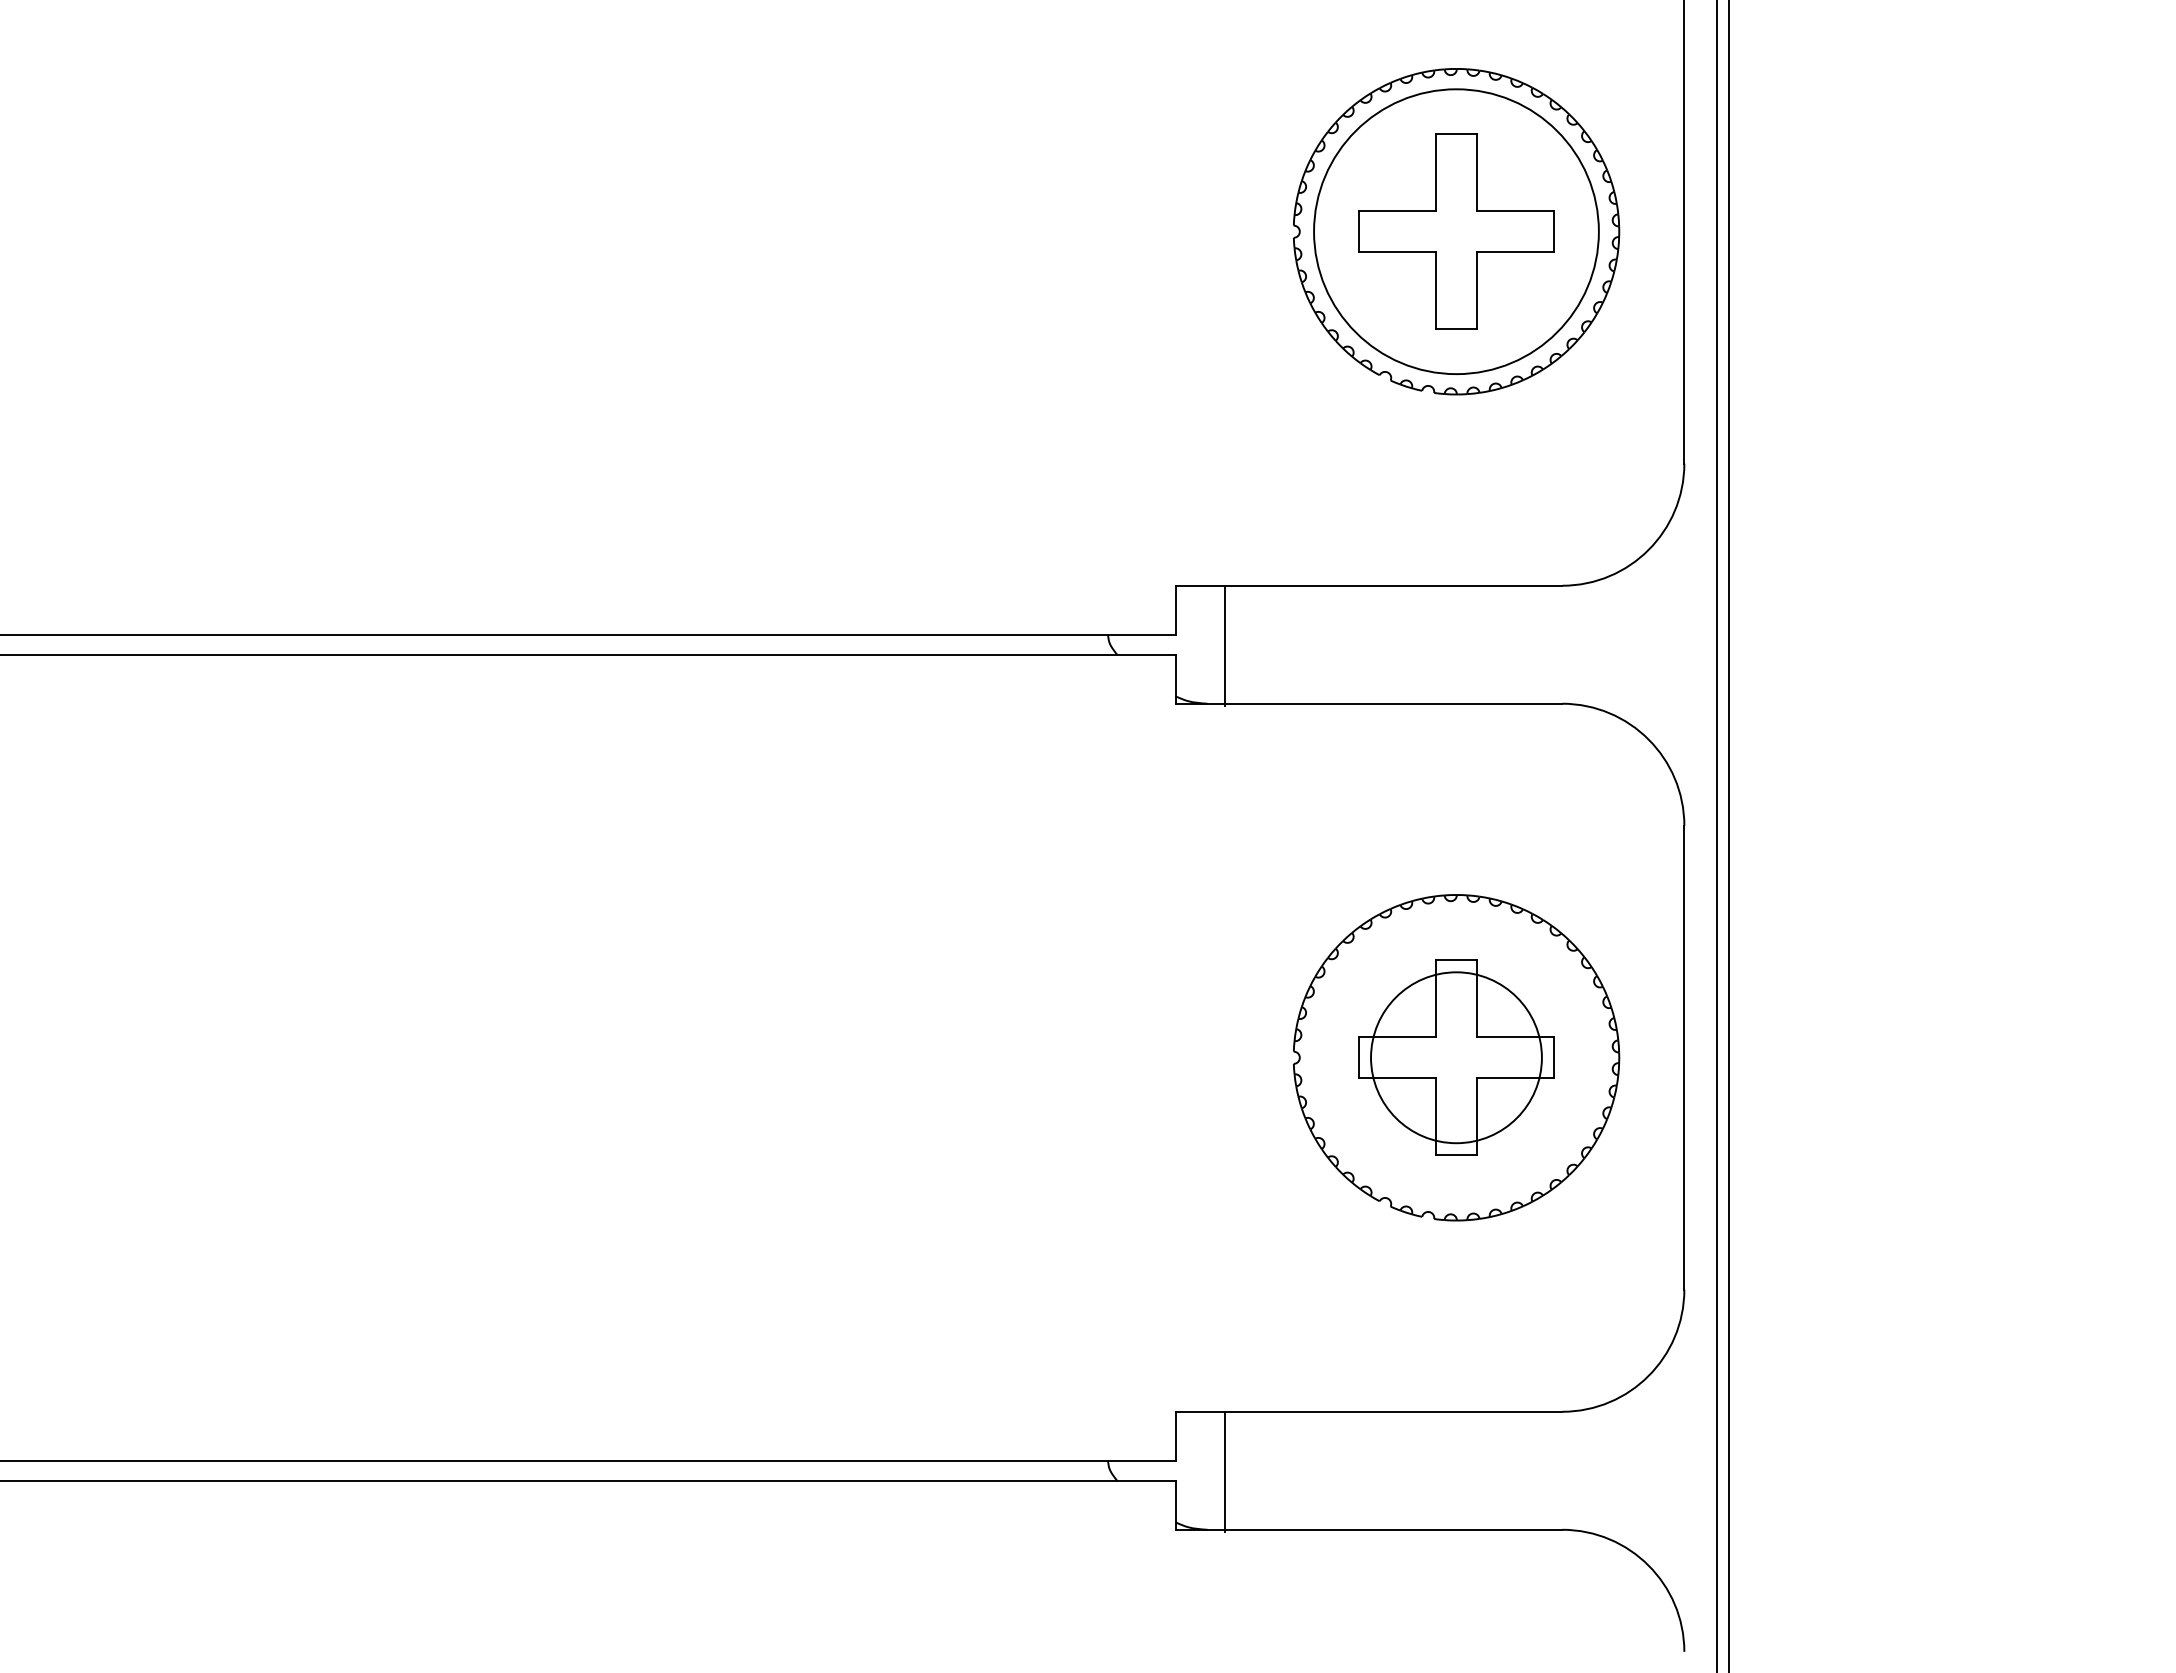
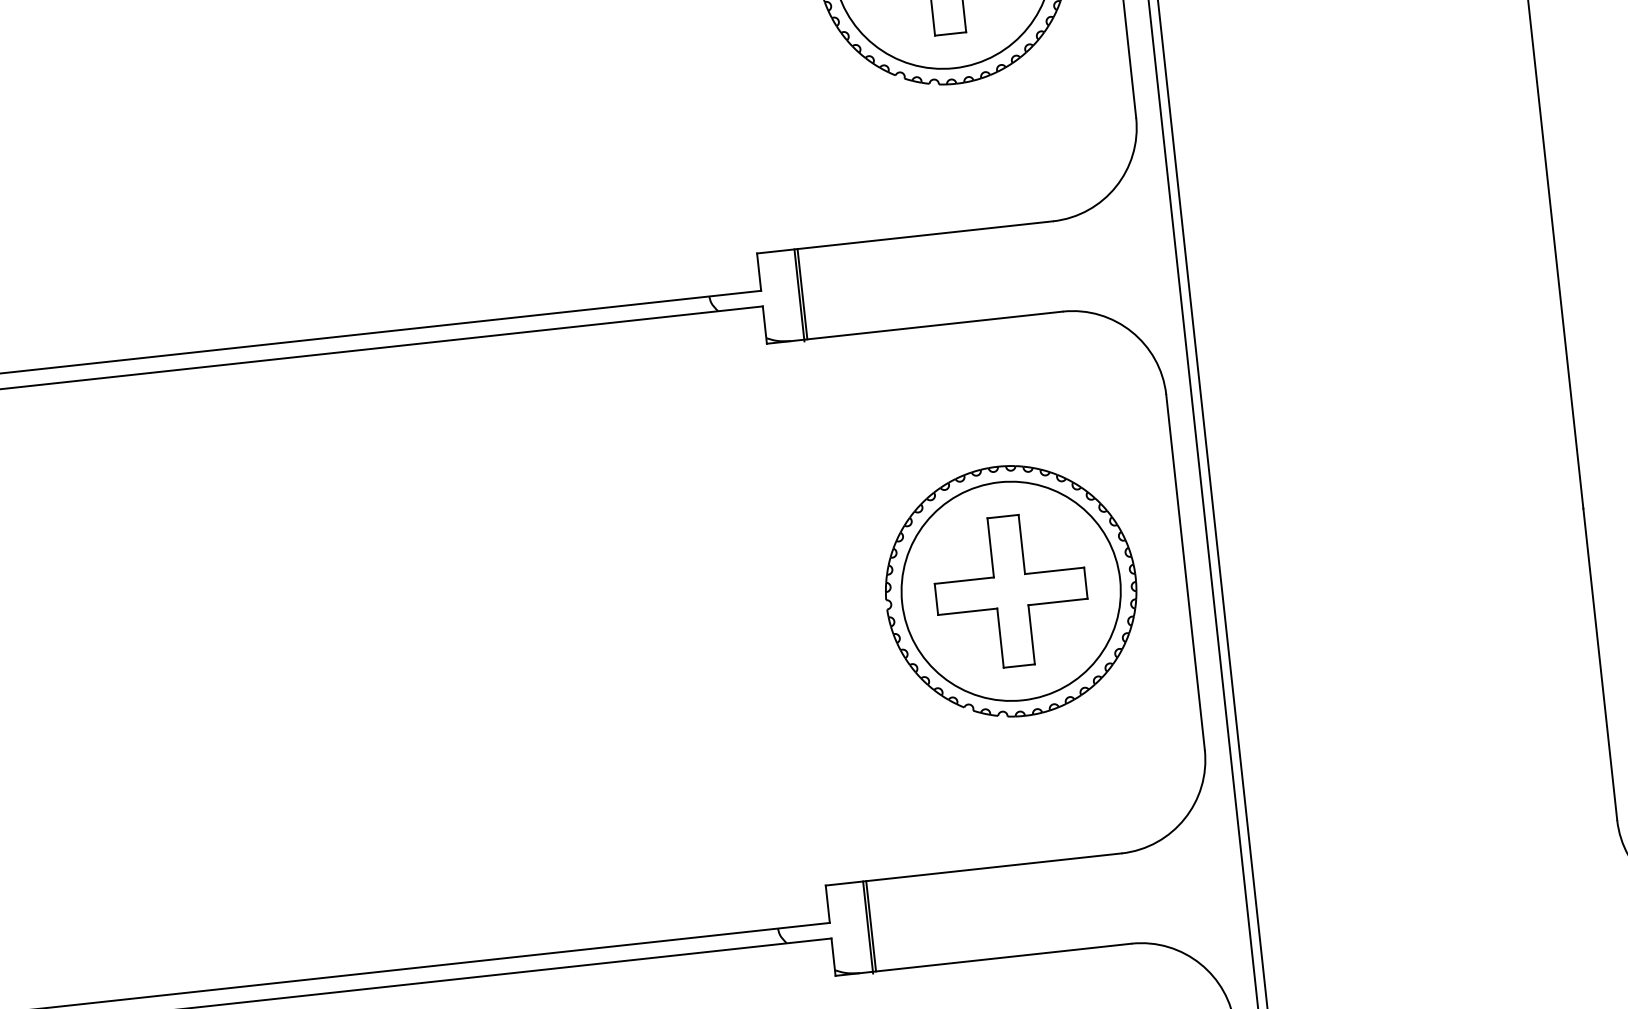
line: (1228, 644) -> (802, 294), added
circle: (1456, 1057) -> (1011, 591), size x1.67
line: (1228, 1470) -> (871, 926), added

